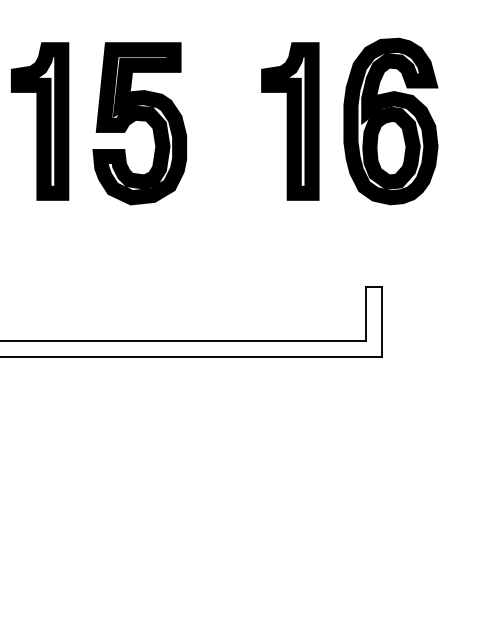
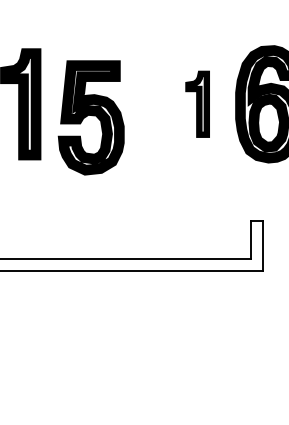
part: (290, 121) -> (197, 104), size x0.6
part: (139, 123) -> (91, 117), moved

